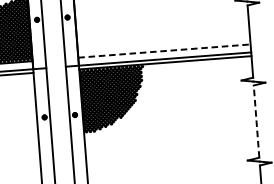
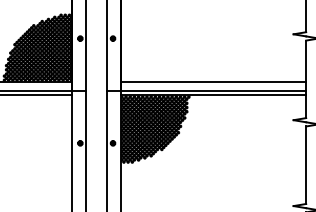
line: (165, 51) -> (214, 82), dashed -> solid
line: (256, 121) -> (306, 165), dashed -> solid

